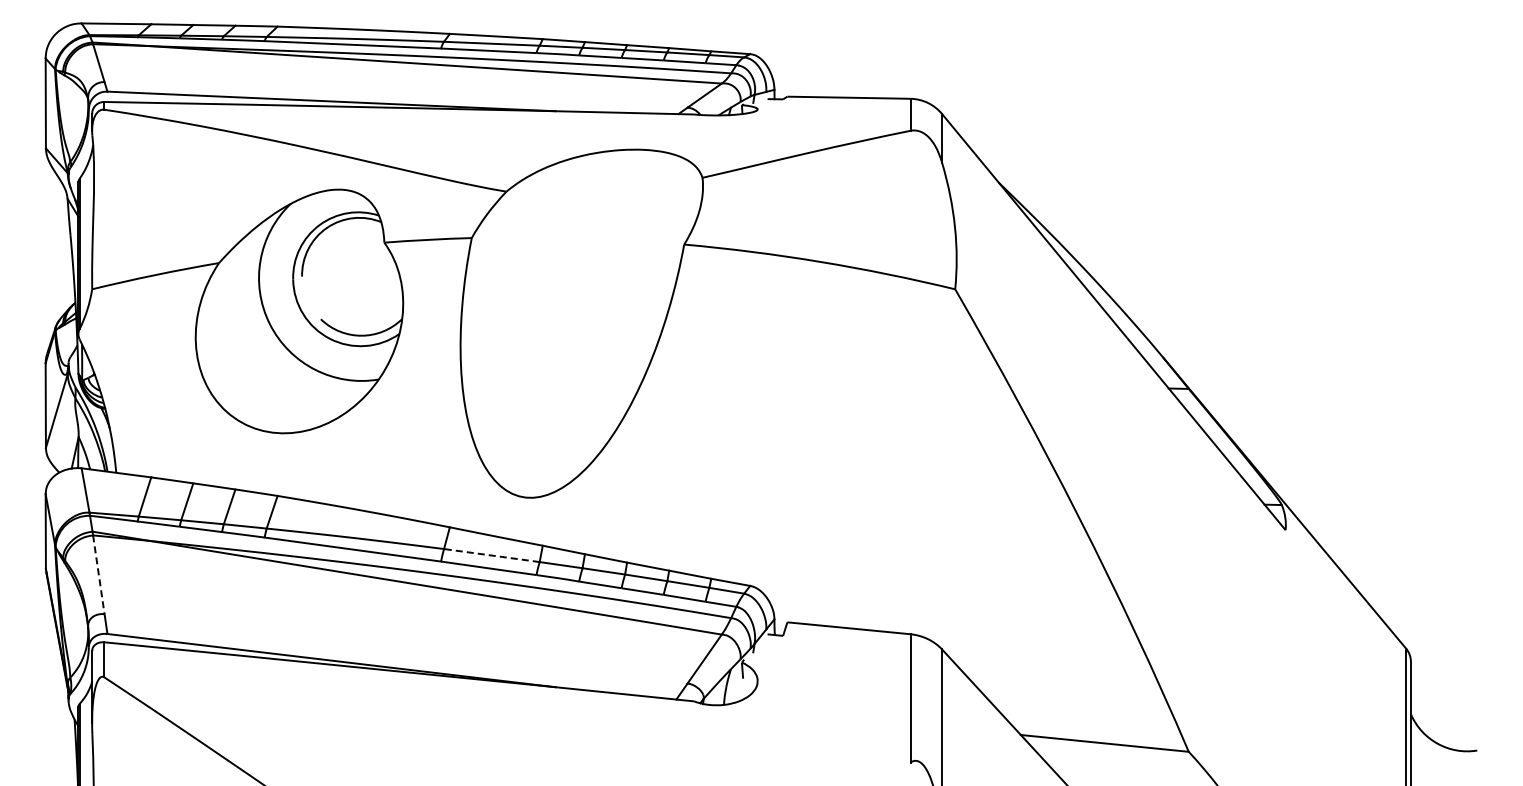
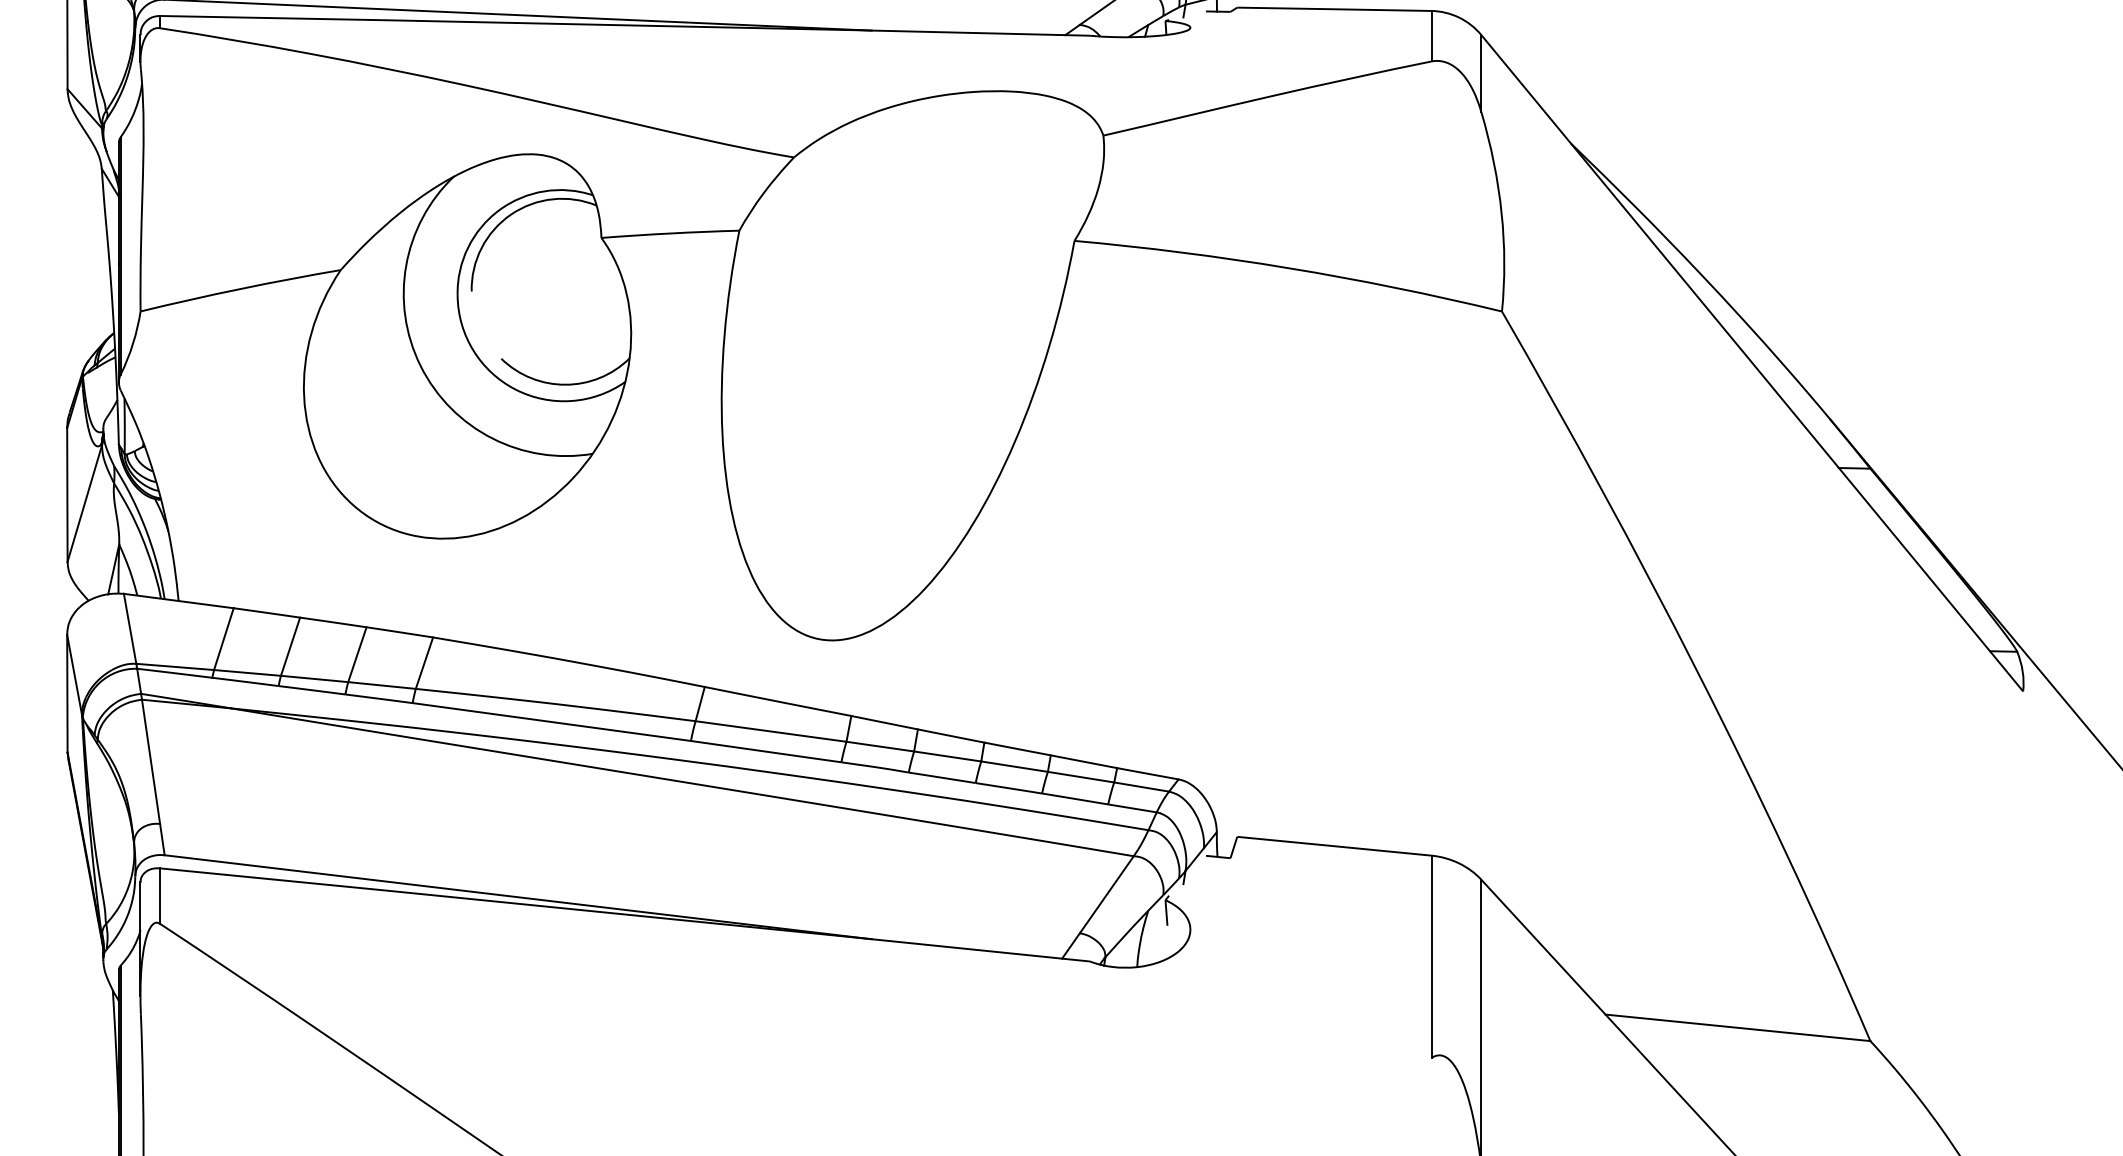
line: (491, 555) -> (770, 731), dashed -> solid
line: (98, 574) -> (150, 761), dashed -> solid

